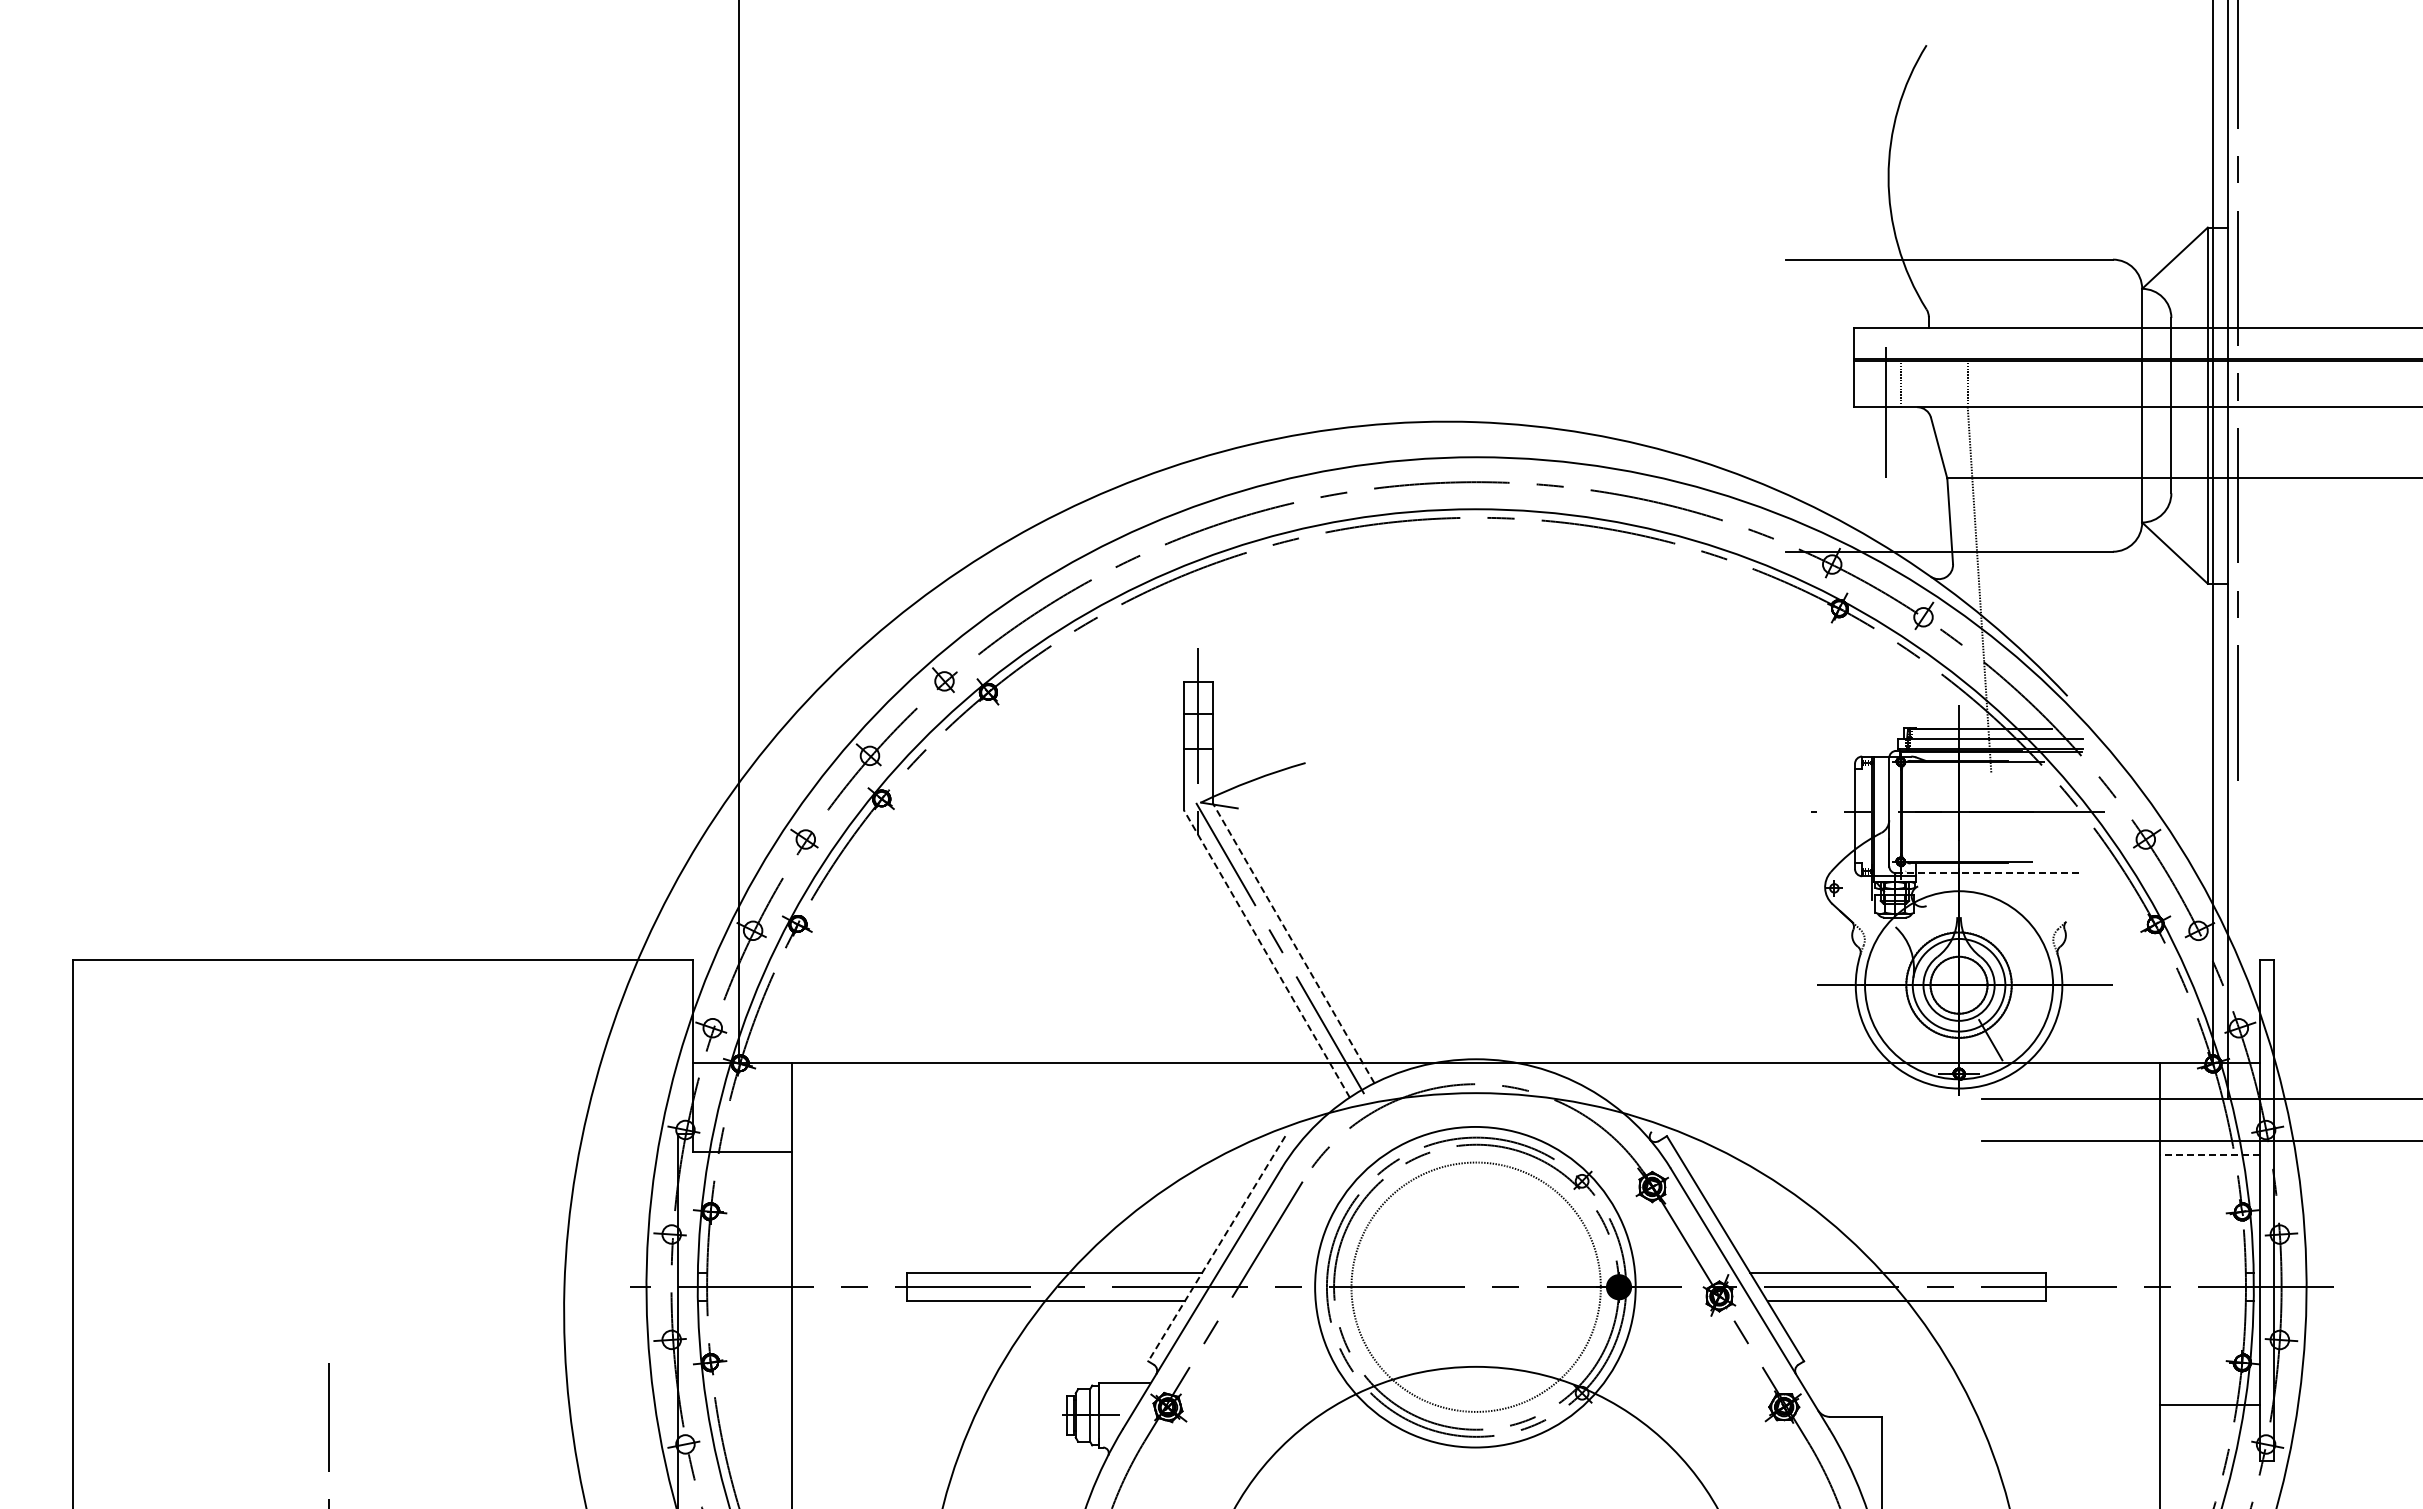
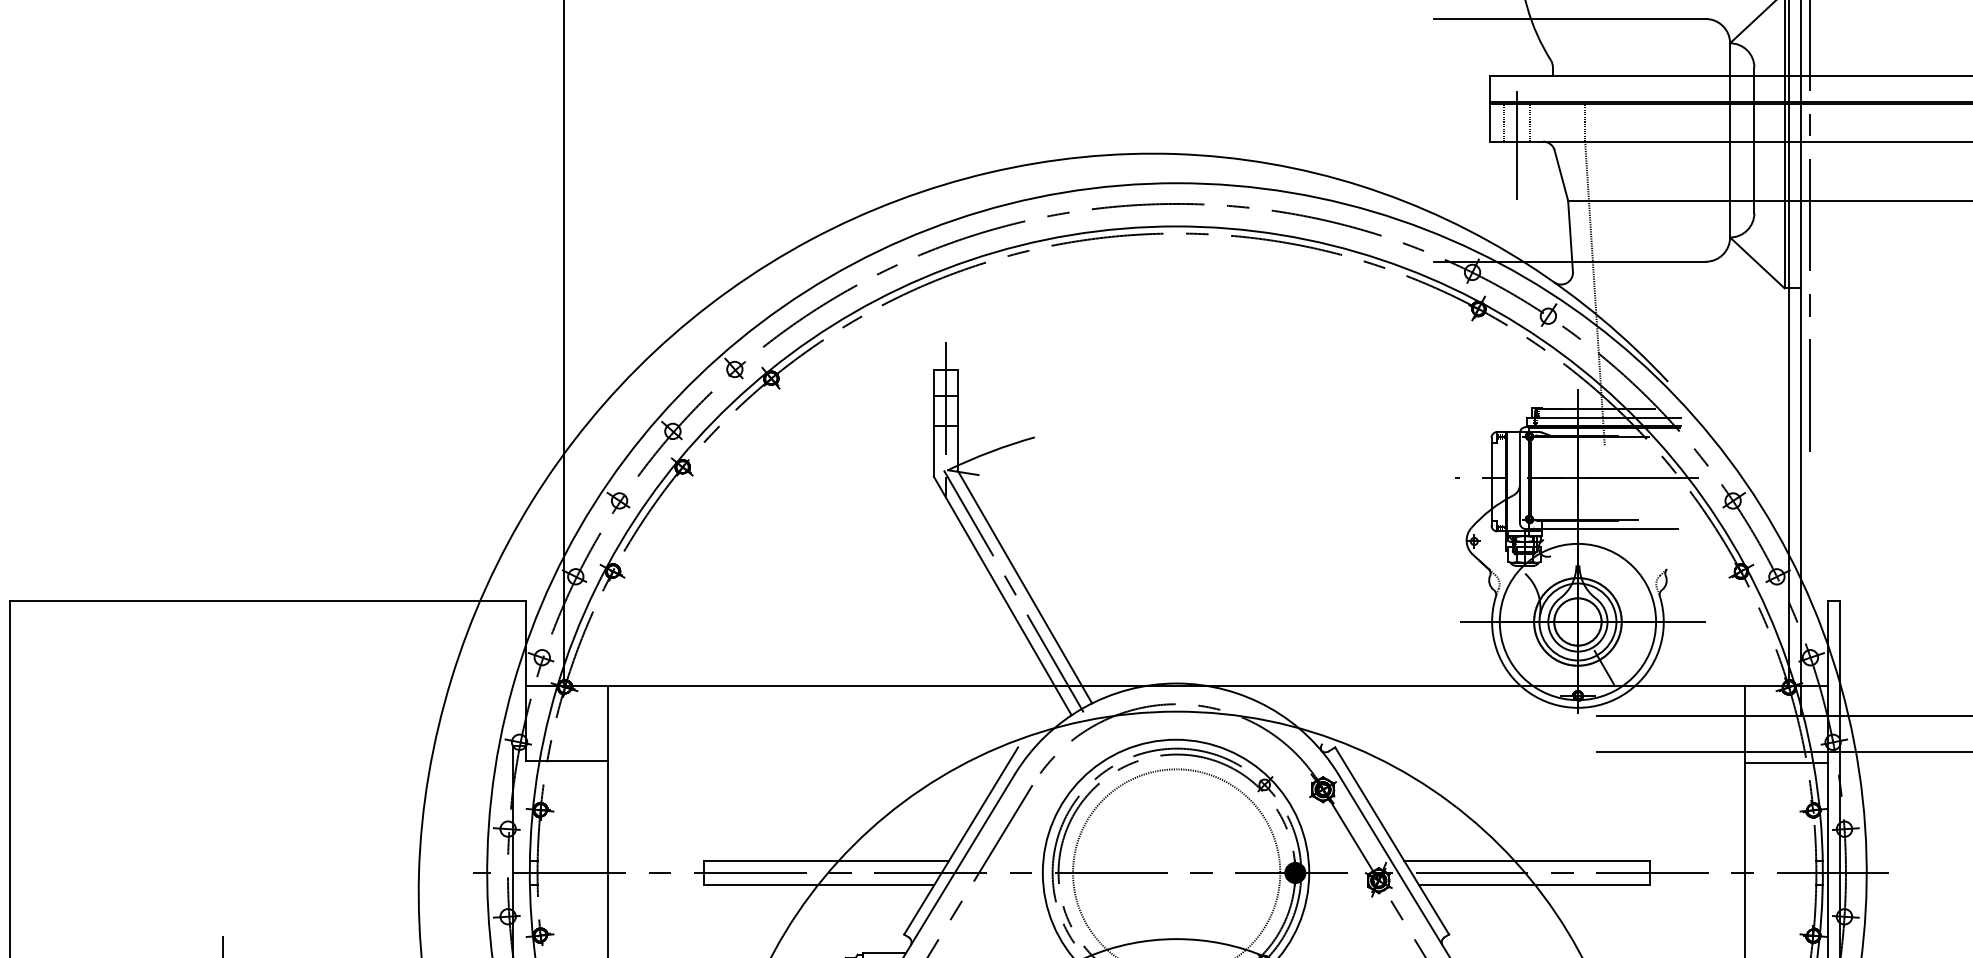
line: (1870, 384) -> (1504, 122), added
line: (1987, 873) -> (1601, 529), dashed -> solid
line: (1293, 943) -> (1024, 587), dashed -> solid
line: (1266, 953) -> (1002, 595), dashed -> solid
line: (2209, 1155) -> (1786, 763), dashed -> solid
line: (1216, 1248) -> (960, 840), dashed -> solid

